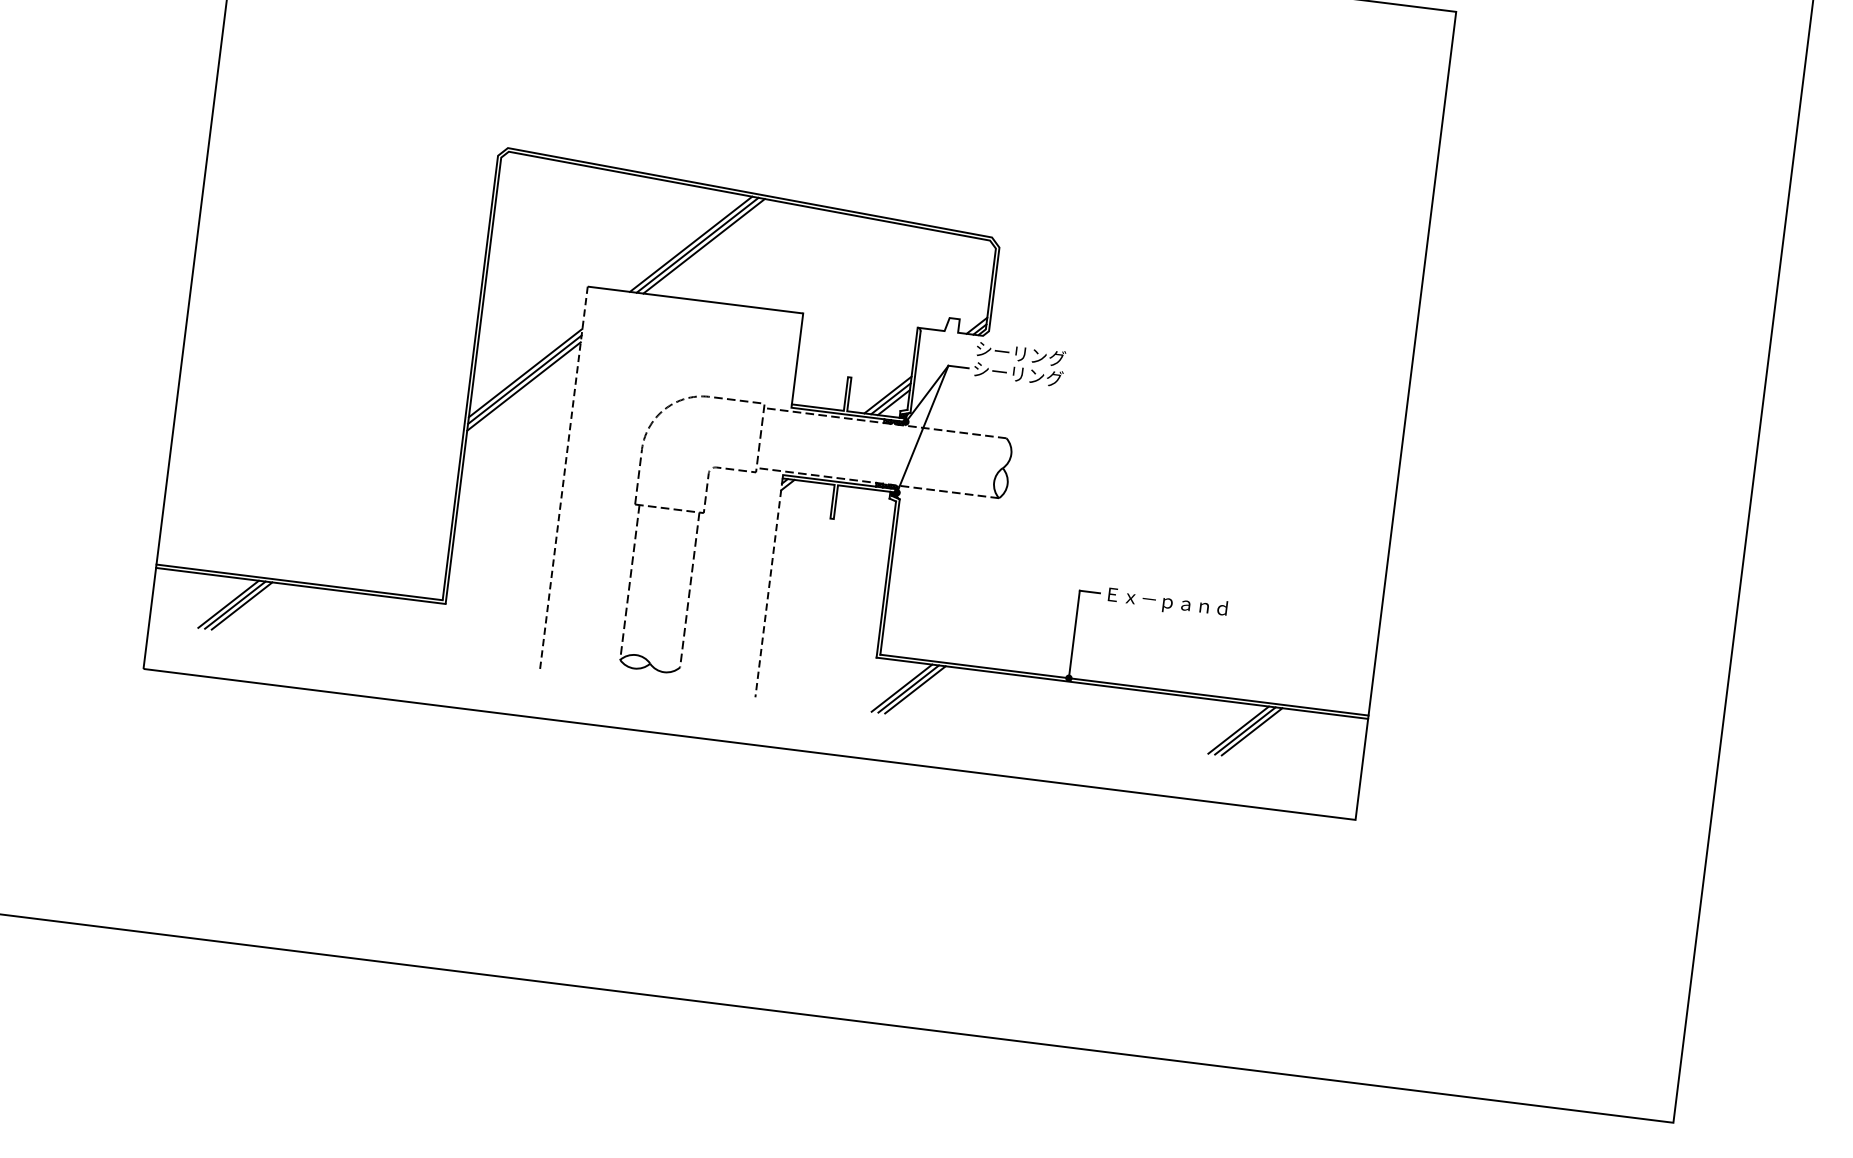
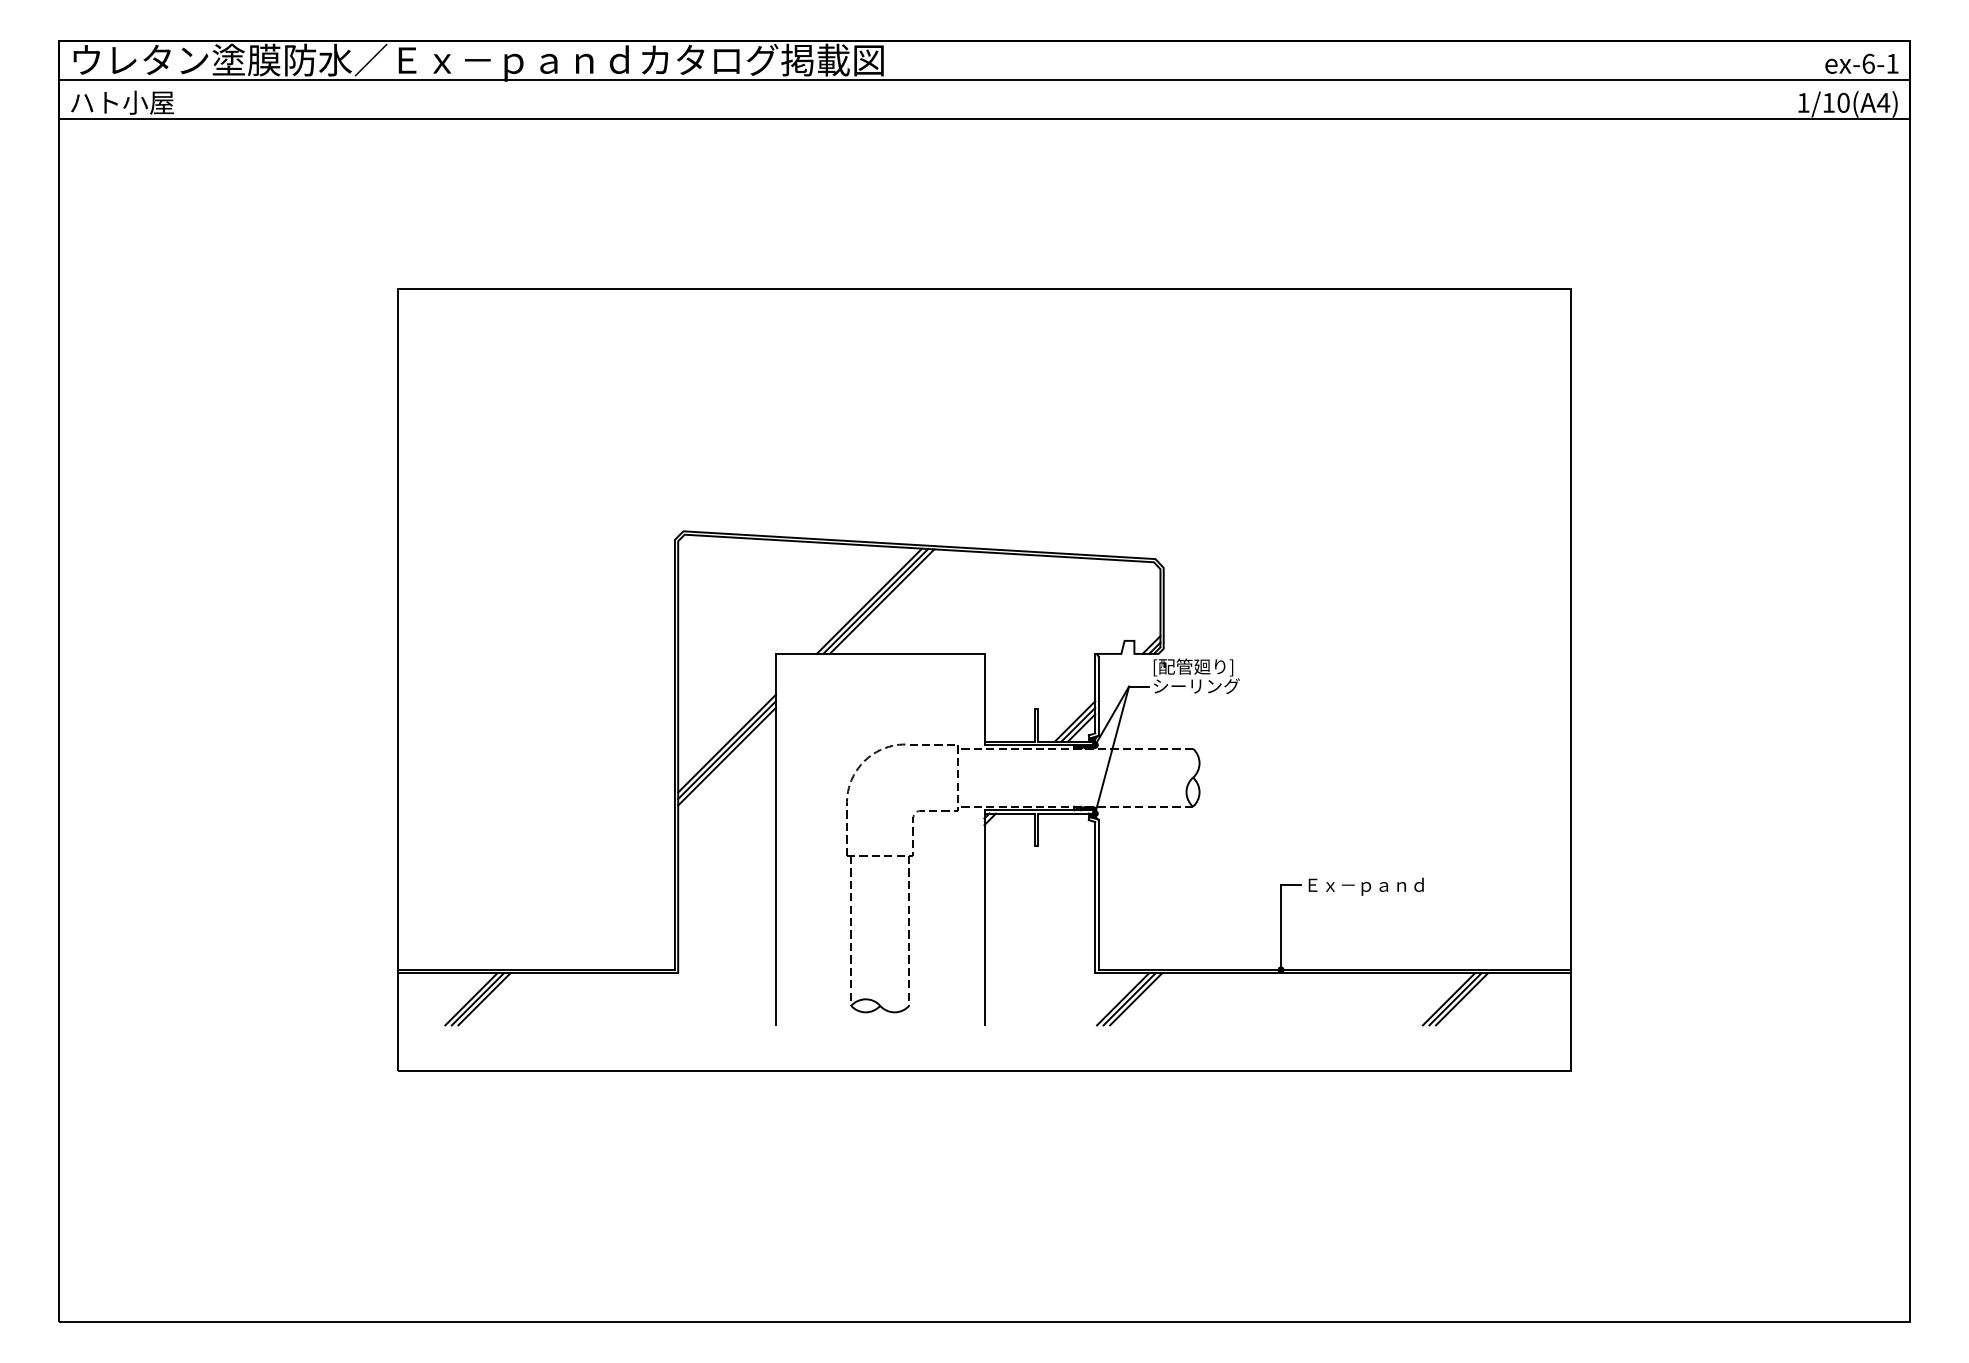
text: (1020, 354) -> (1196, 667), シーリング -> [配管廻り]
line: (563, 478) -> (775, 839), dashed -> solid
line: (769, 587) -> (984, 919), dashed -> solid

